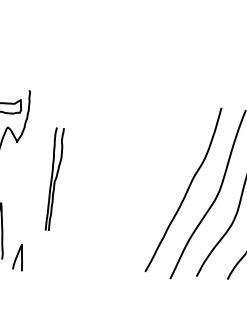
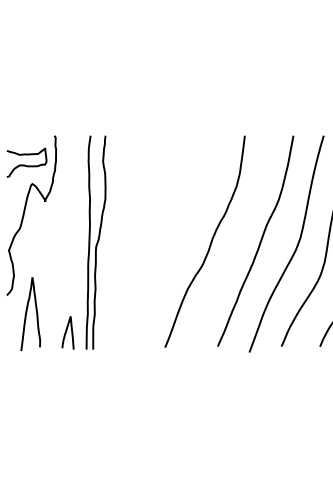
part: (54, 179) -> (95, 242), size x1.67
curve: (146, 189) -> (209, 244), added
curve: (17, 256) -> (66, 332), moved

